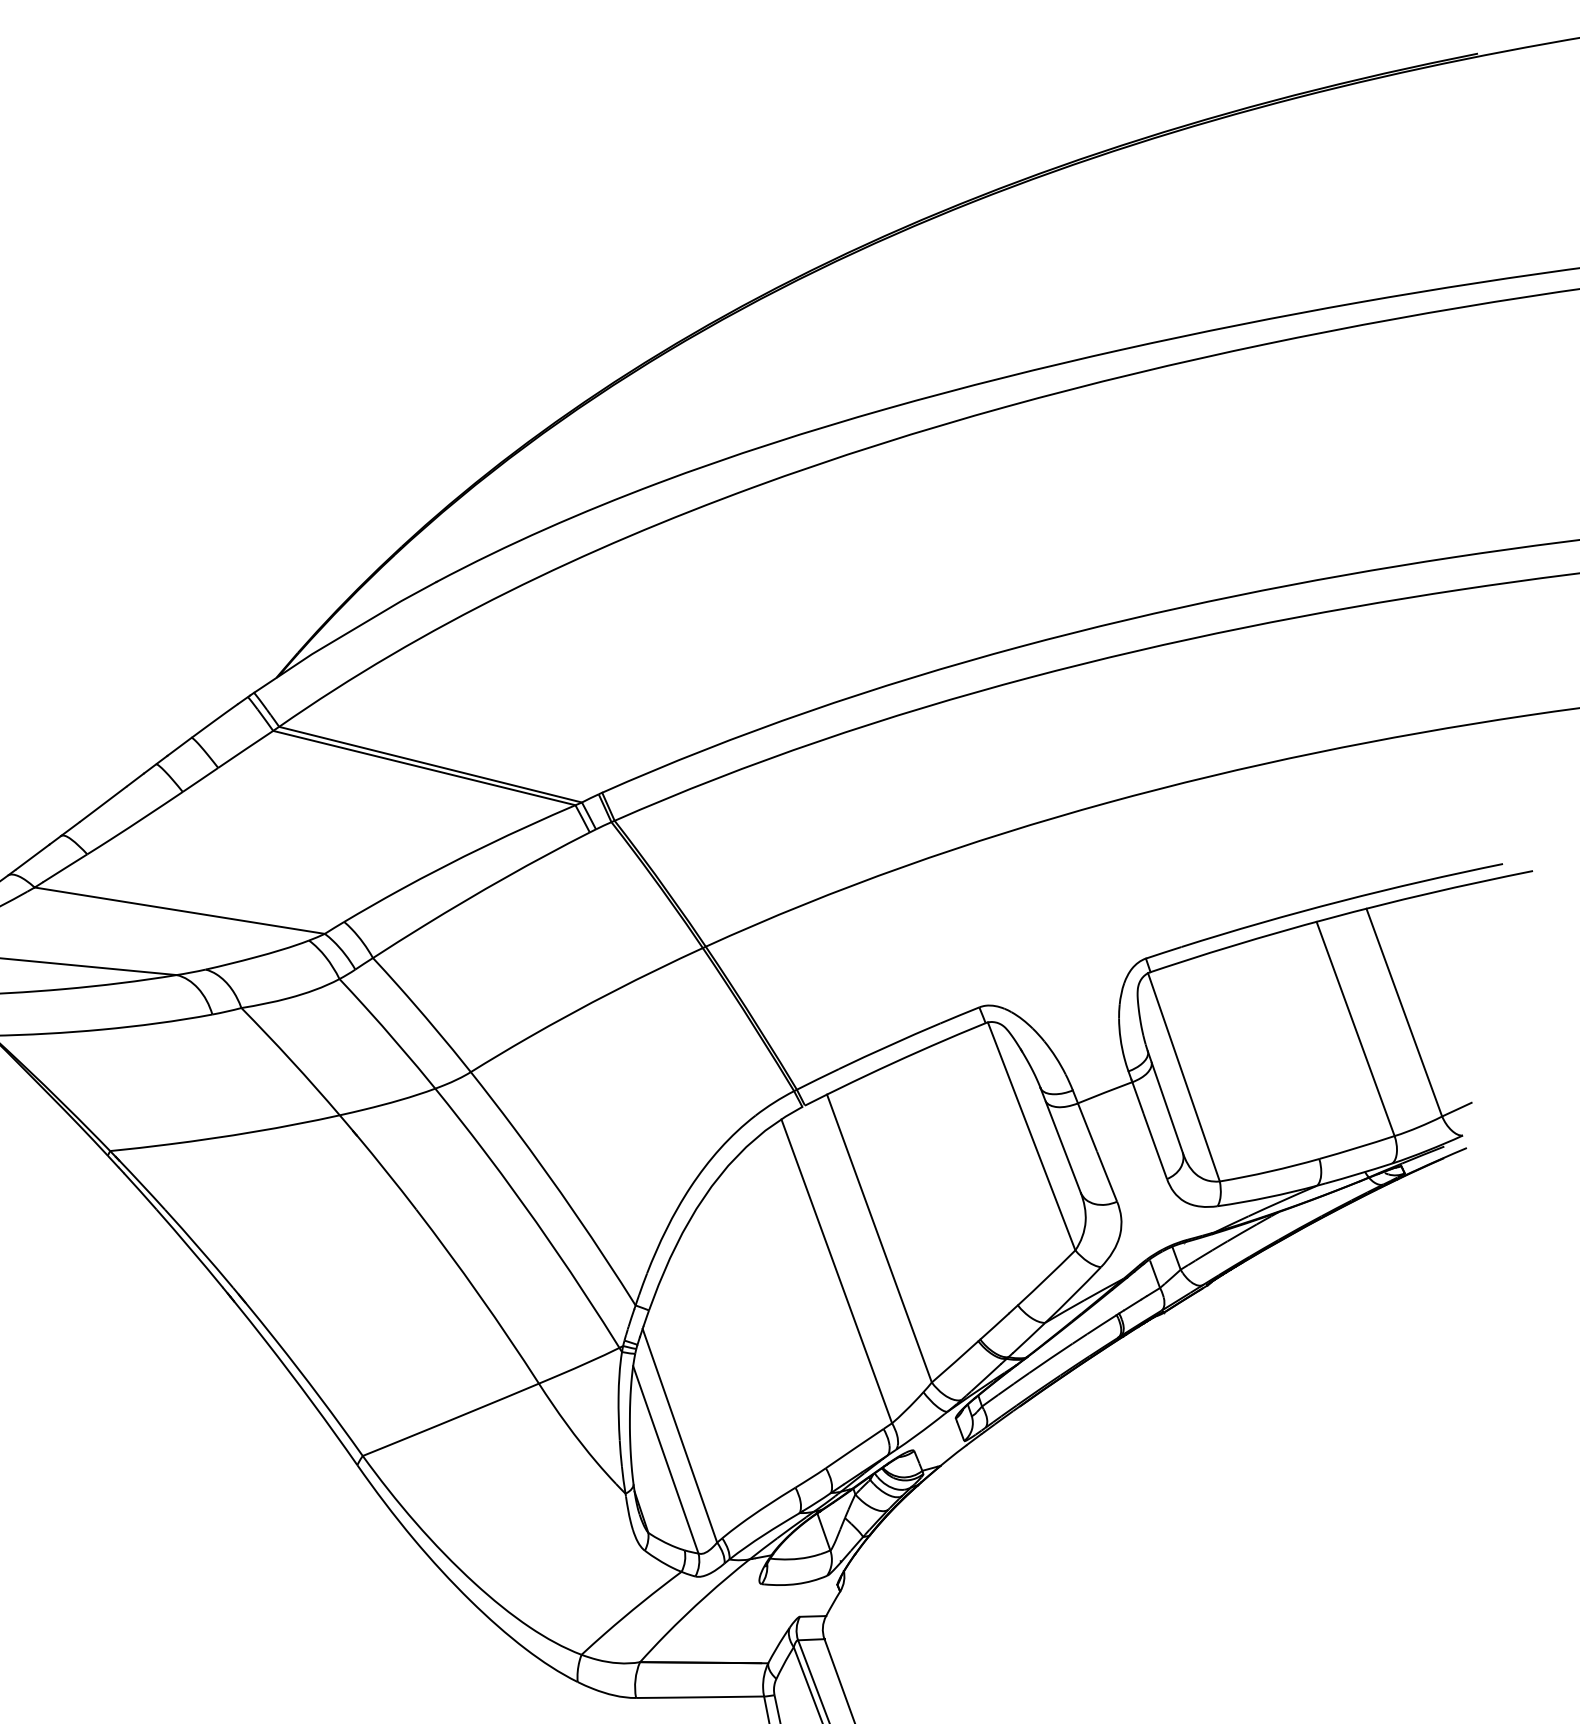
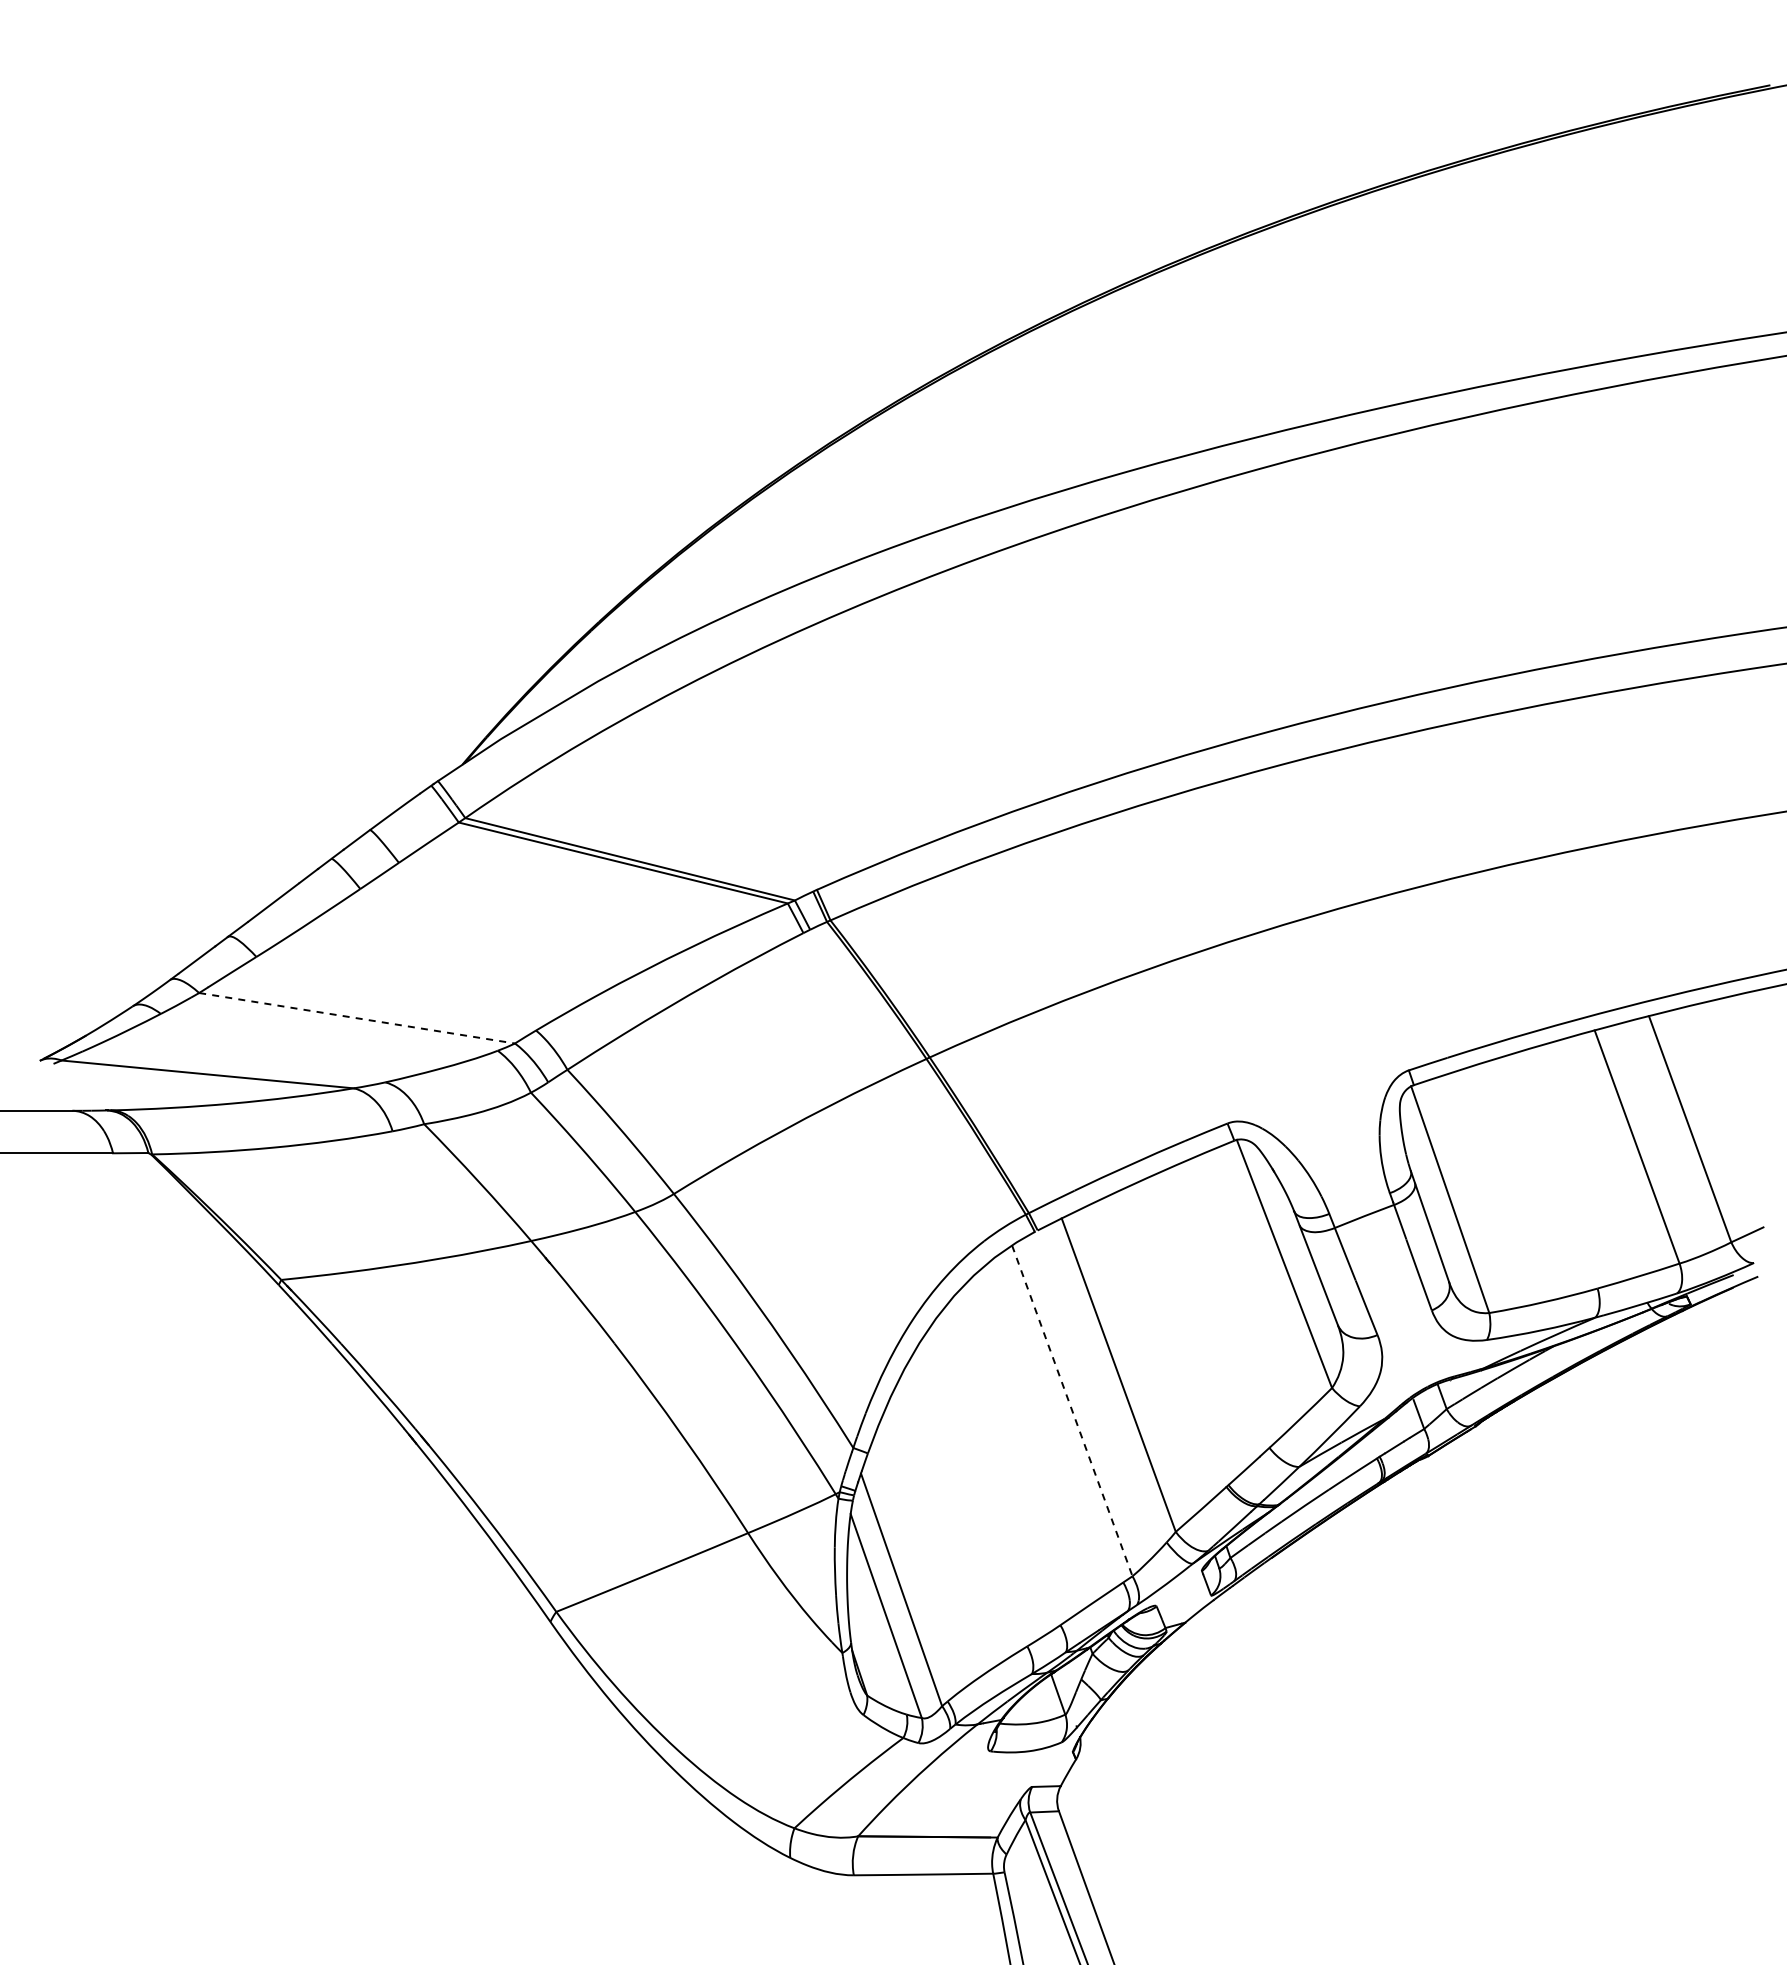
line: (180, 910) -> (357, 1018), solid -> dashed
line: (836, 1271) -> (1072, 1410), solid -> dashed

